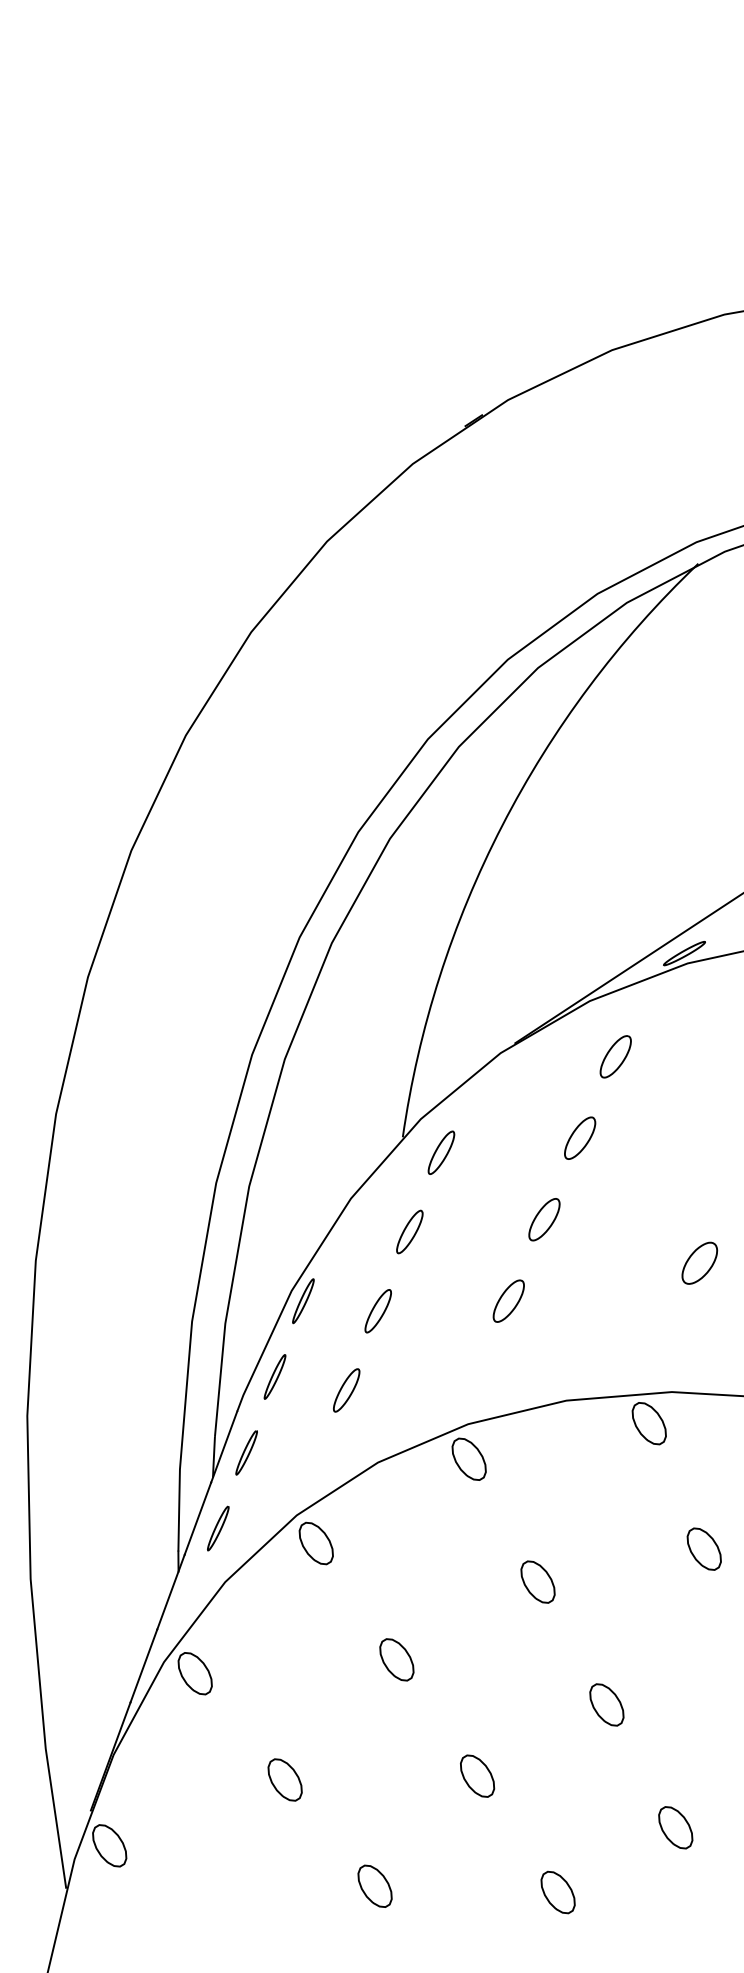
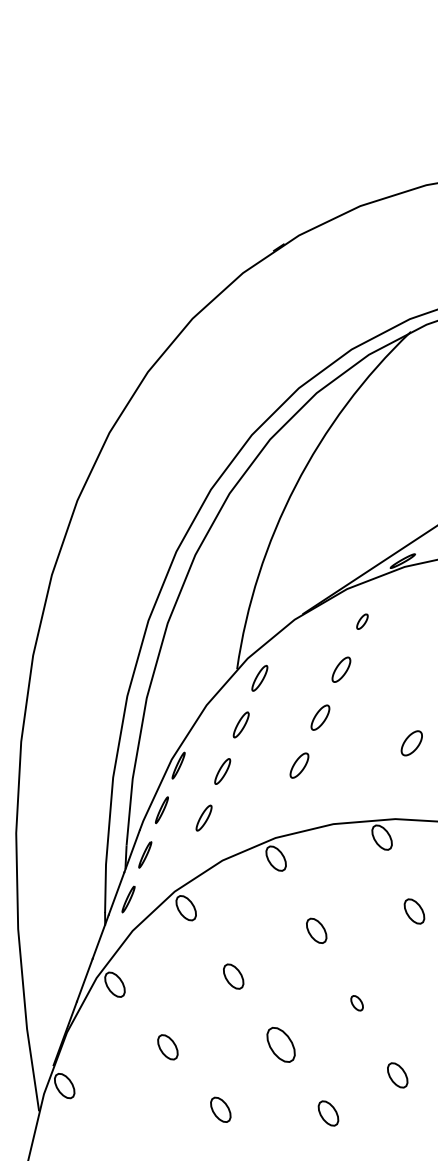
part: (615, 1056) -> (362, 621), size x0.6
part: (605, 1705) -> (356, 1003), size x0.6
part: (476, 1776) -> (280, 1045), size x1.4

